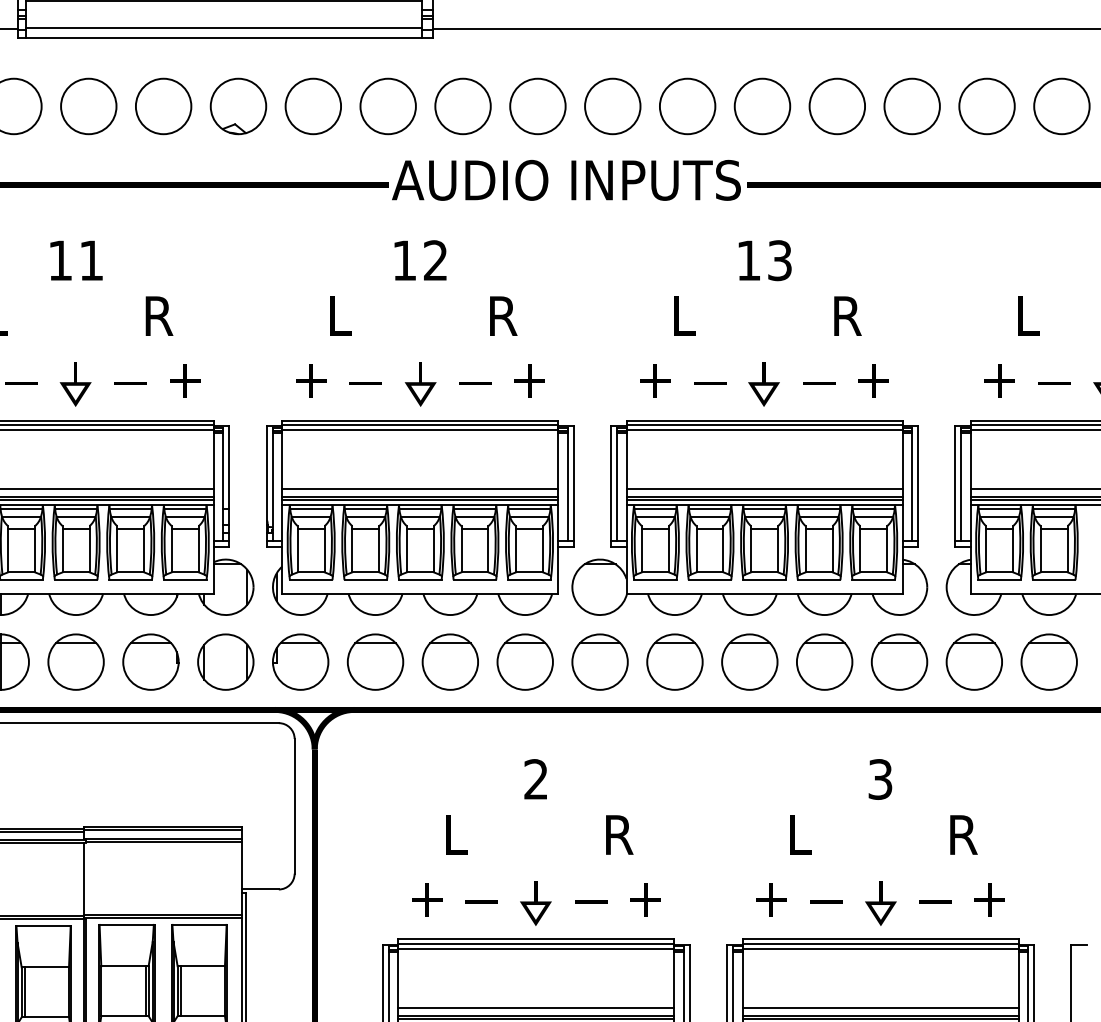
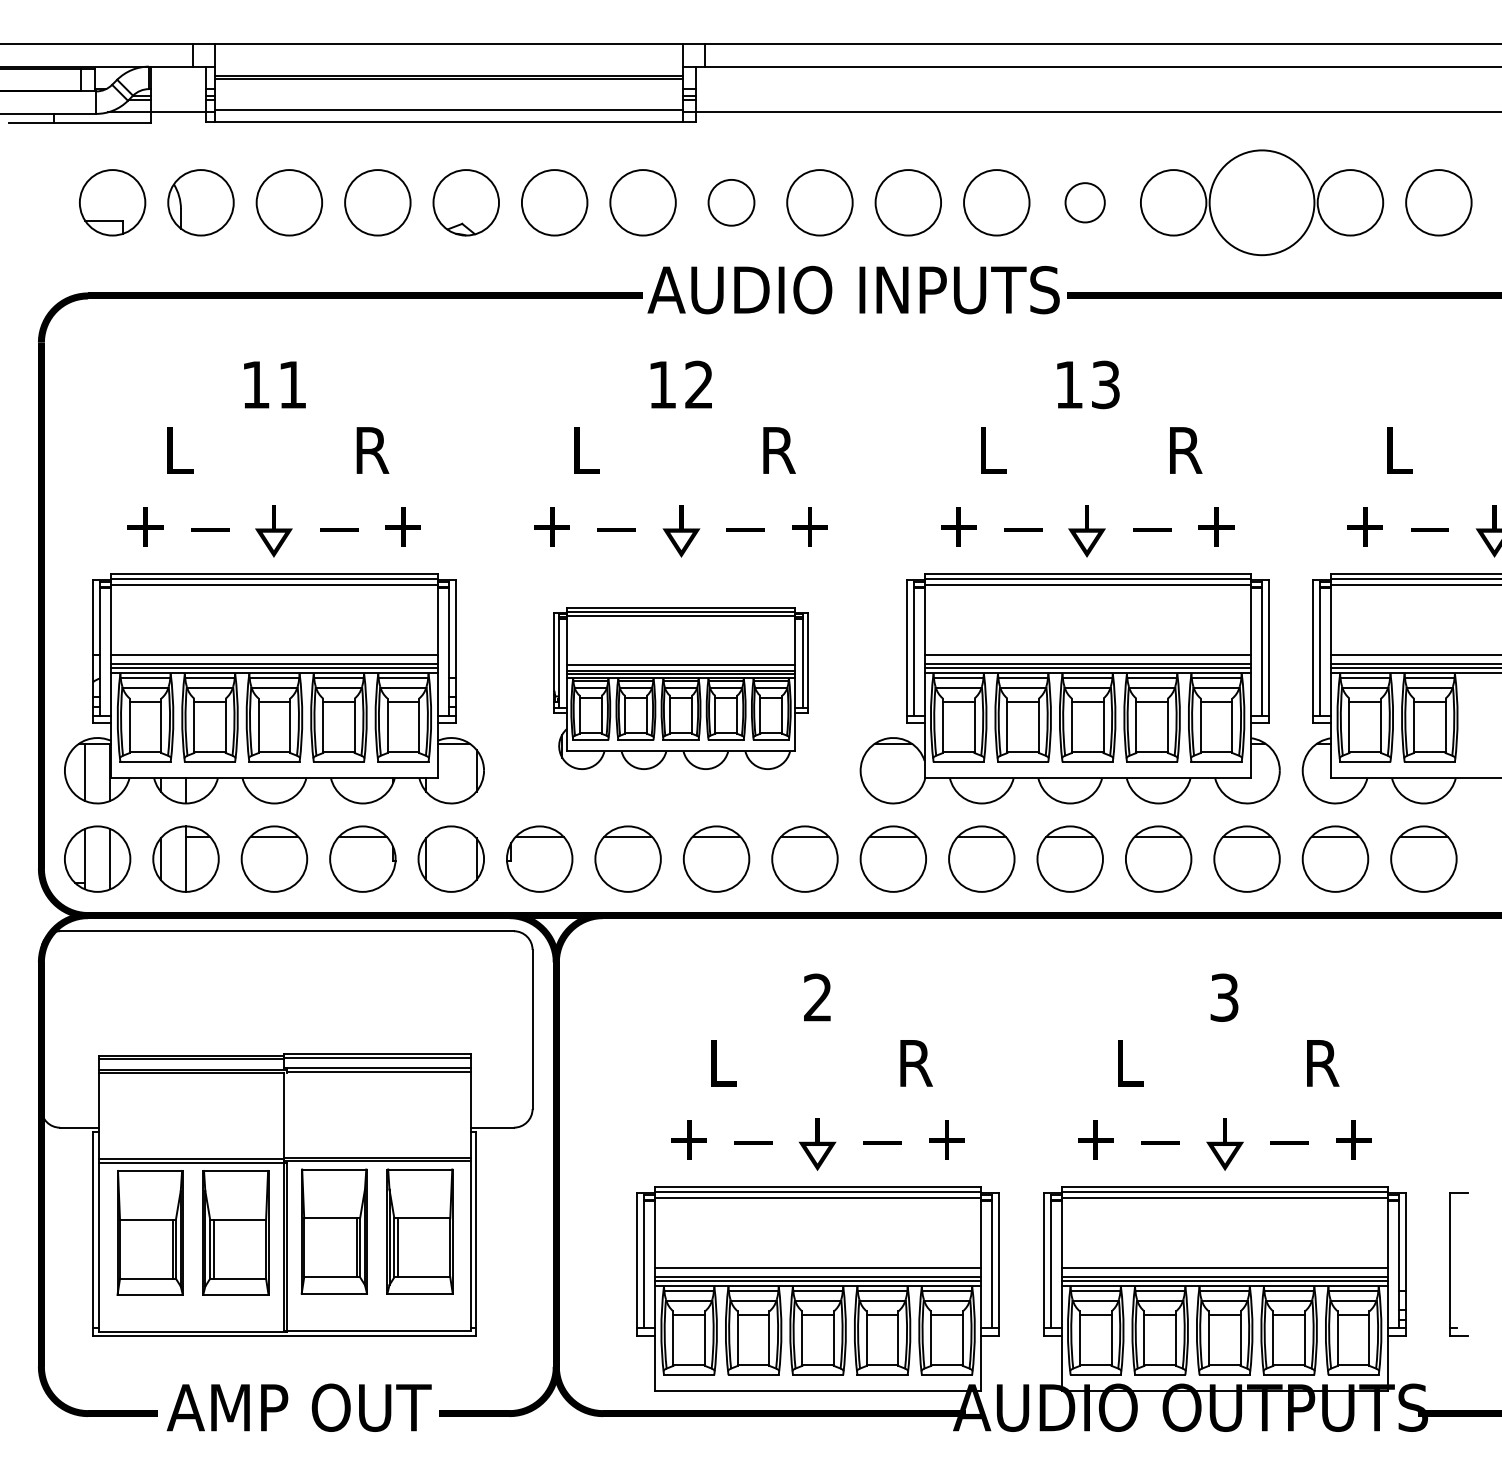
circle: (463, 106) -> (731, 202), size x0.7
circle: (761, 106) -> (1084, 202), size x0.6
circle: (911, 106) -> (1261, 202), size x1.6
part: (419, 517) -> (680, 688), size x0.7

